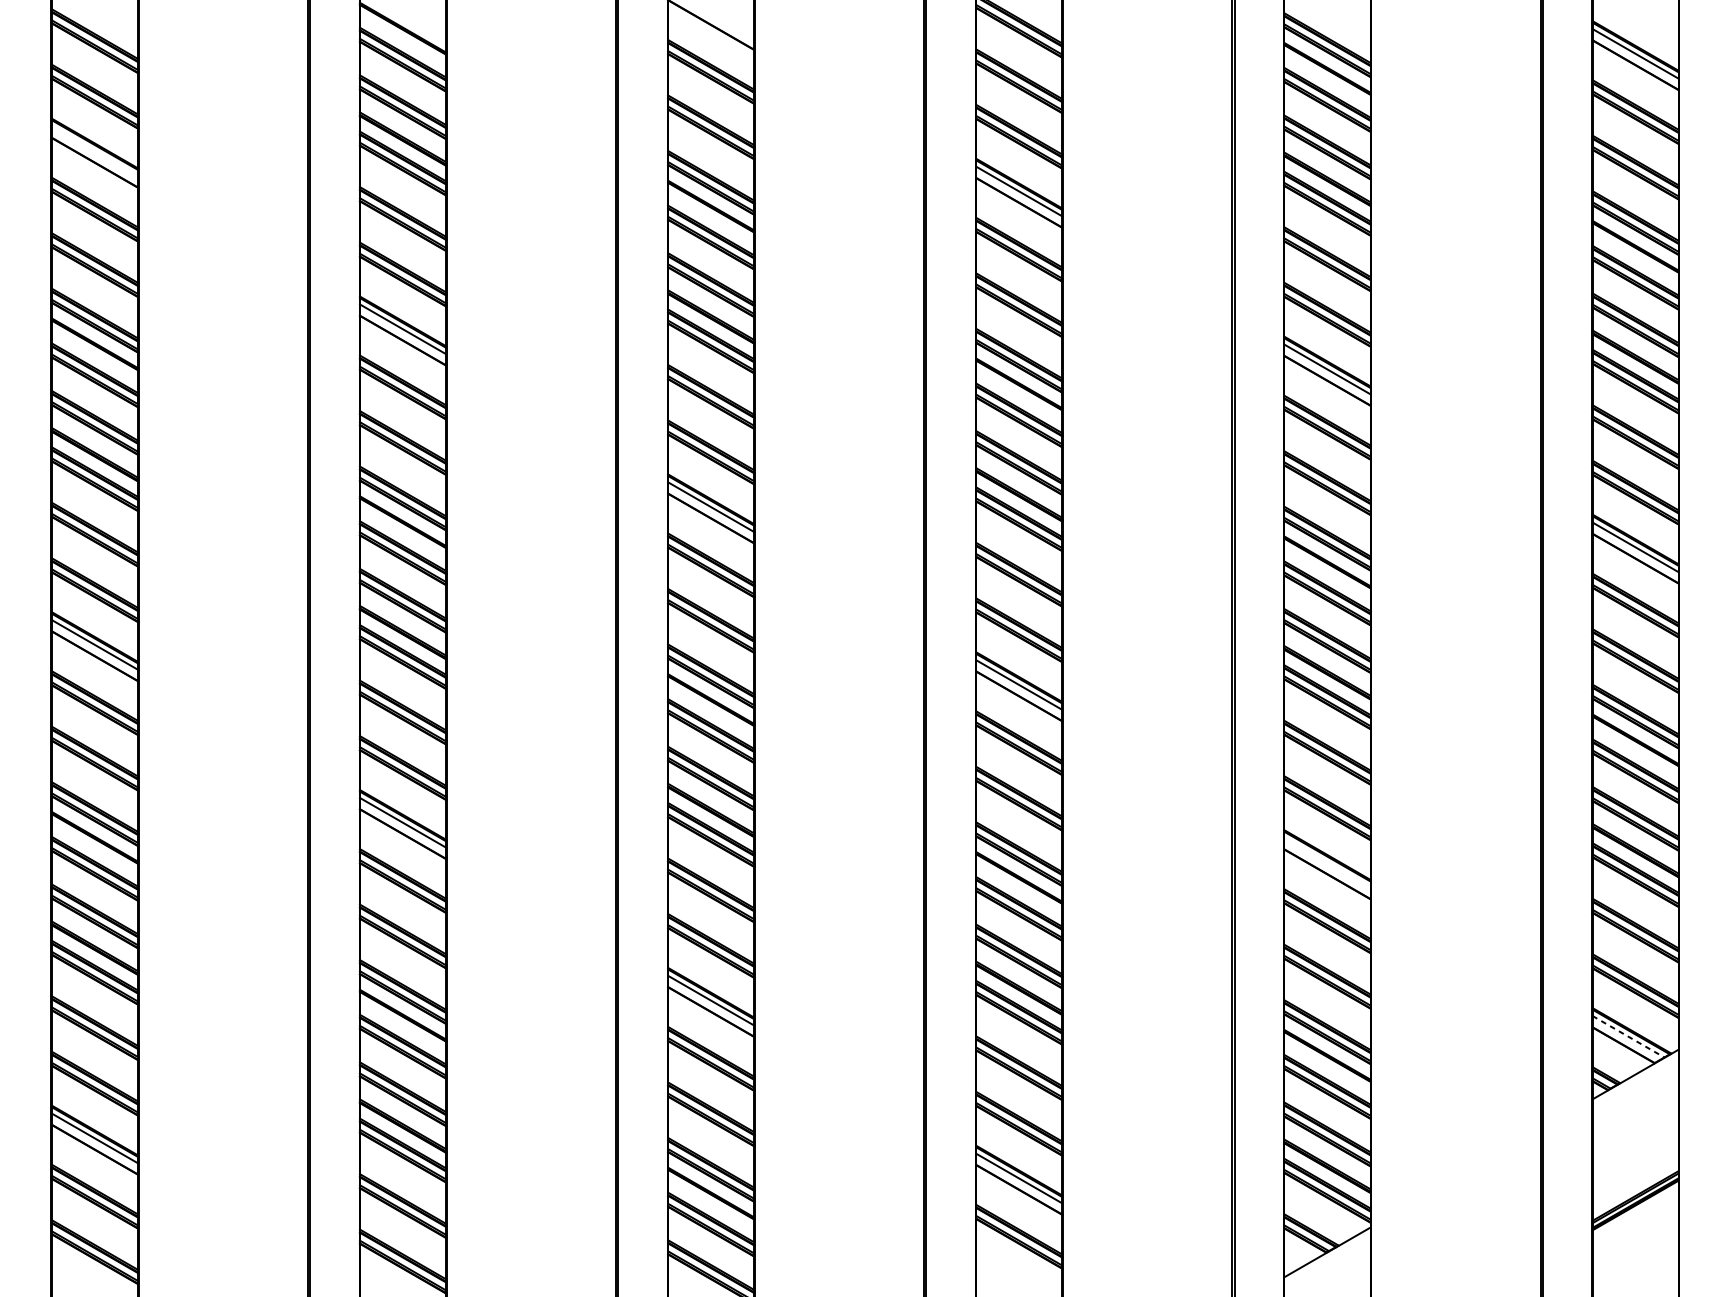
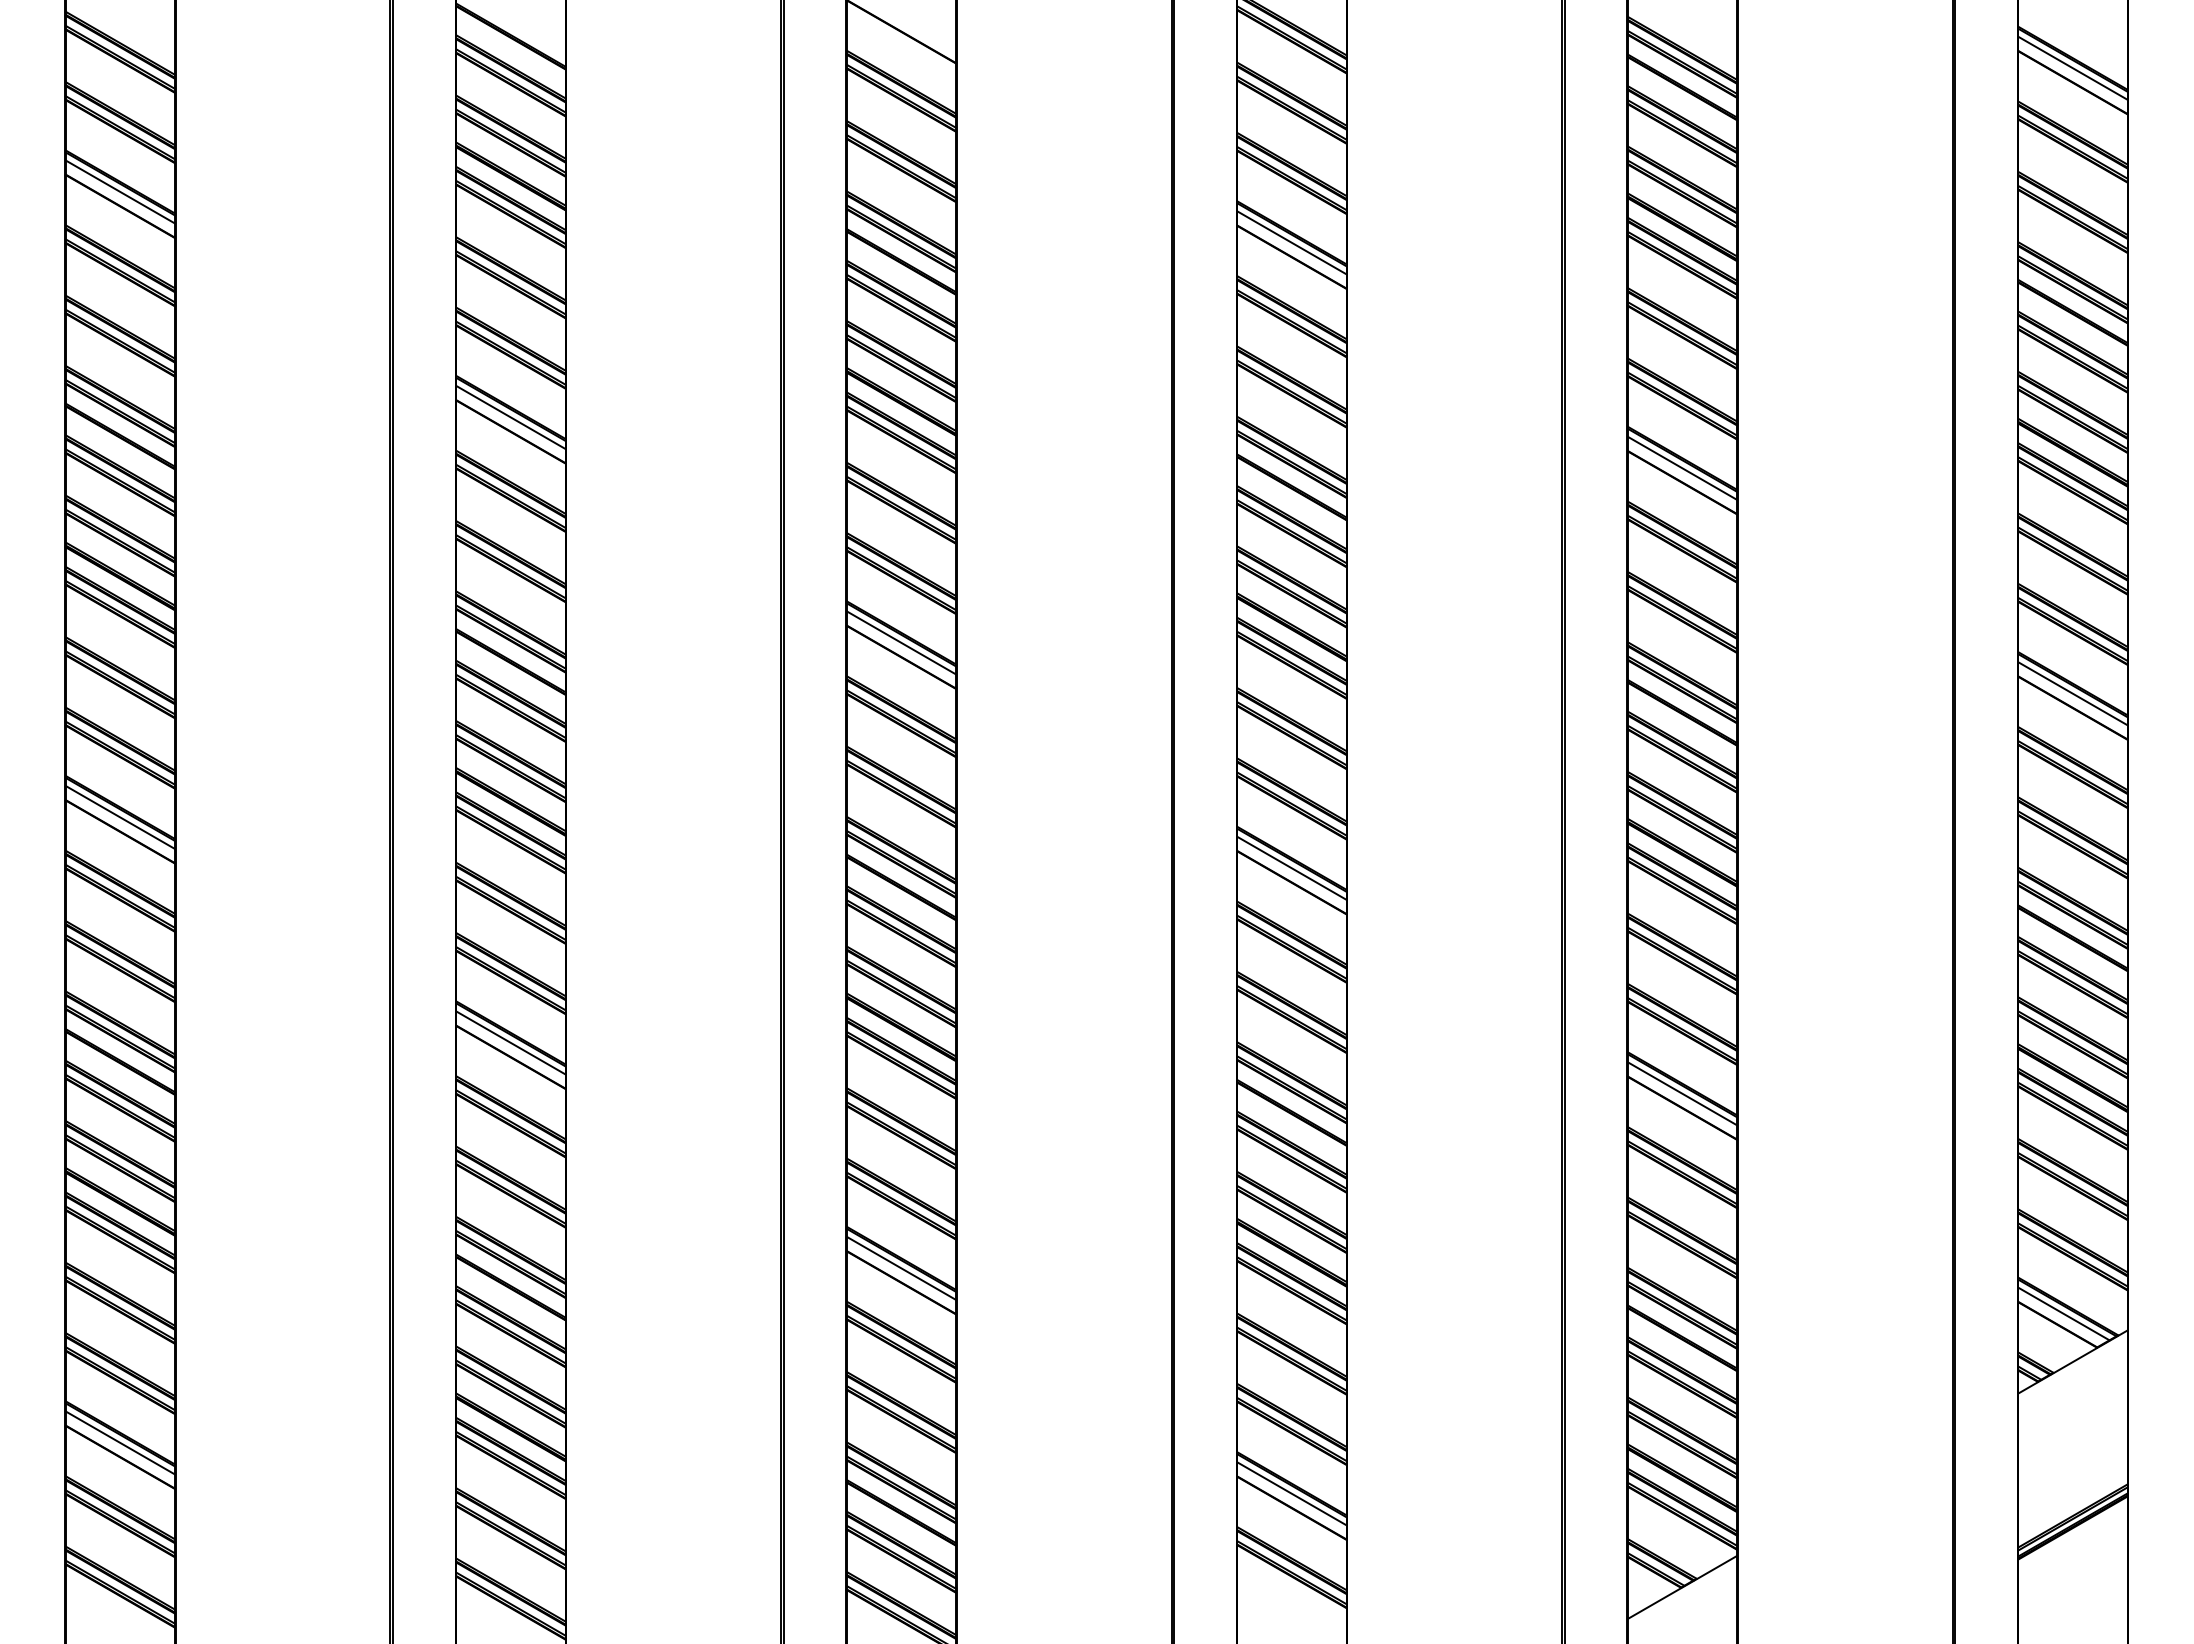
line: (95, 151) -> (120, 191), added
line: (1327, 862) -> (1682, 1093), added
line: (1628, 1037) -> (2063, 1314), dashed -> solid

